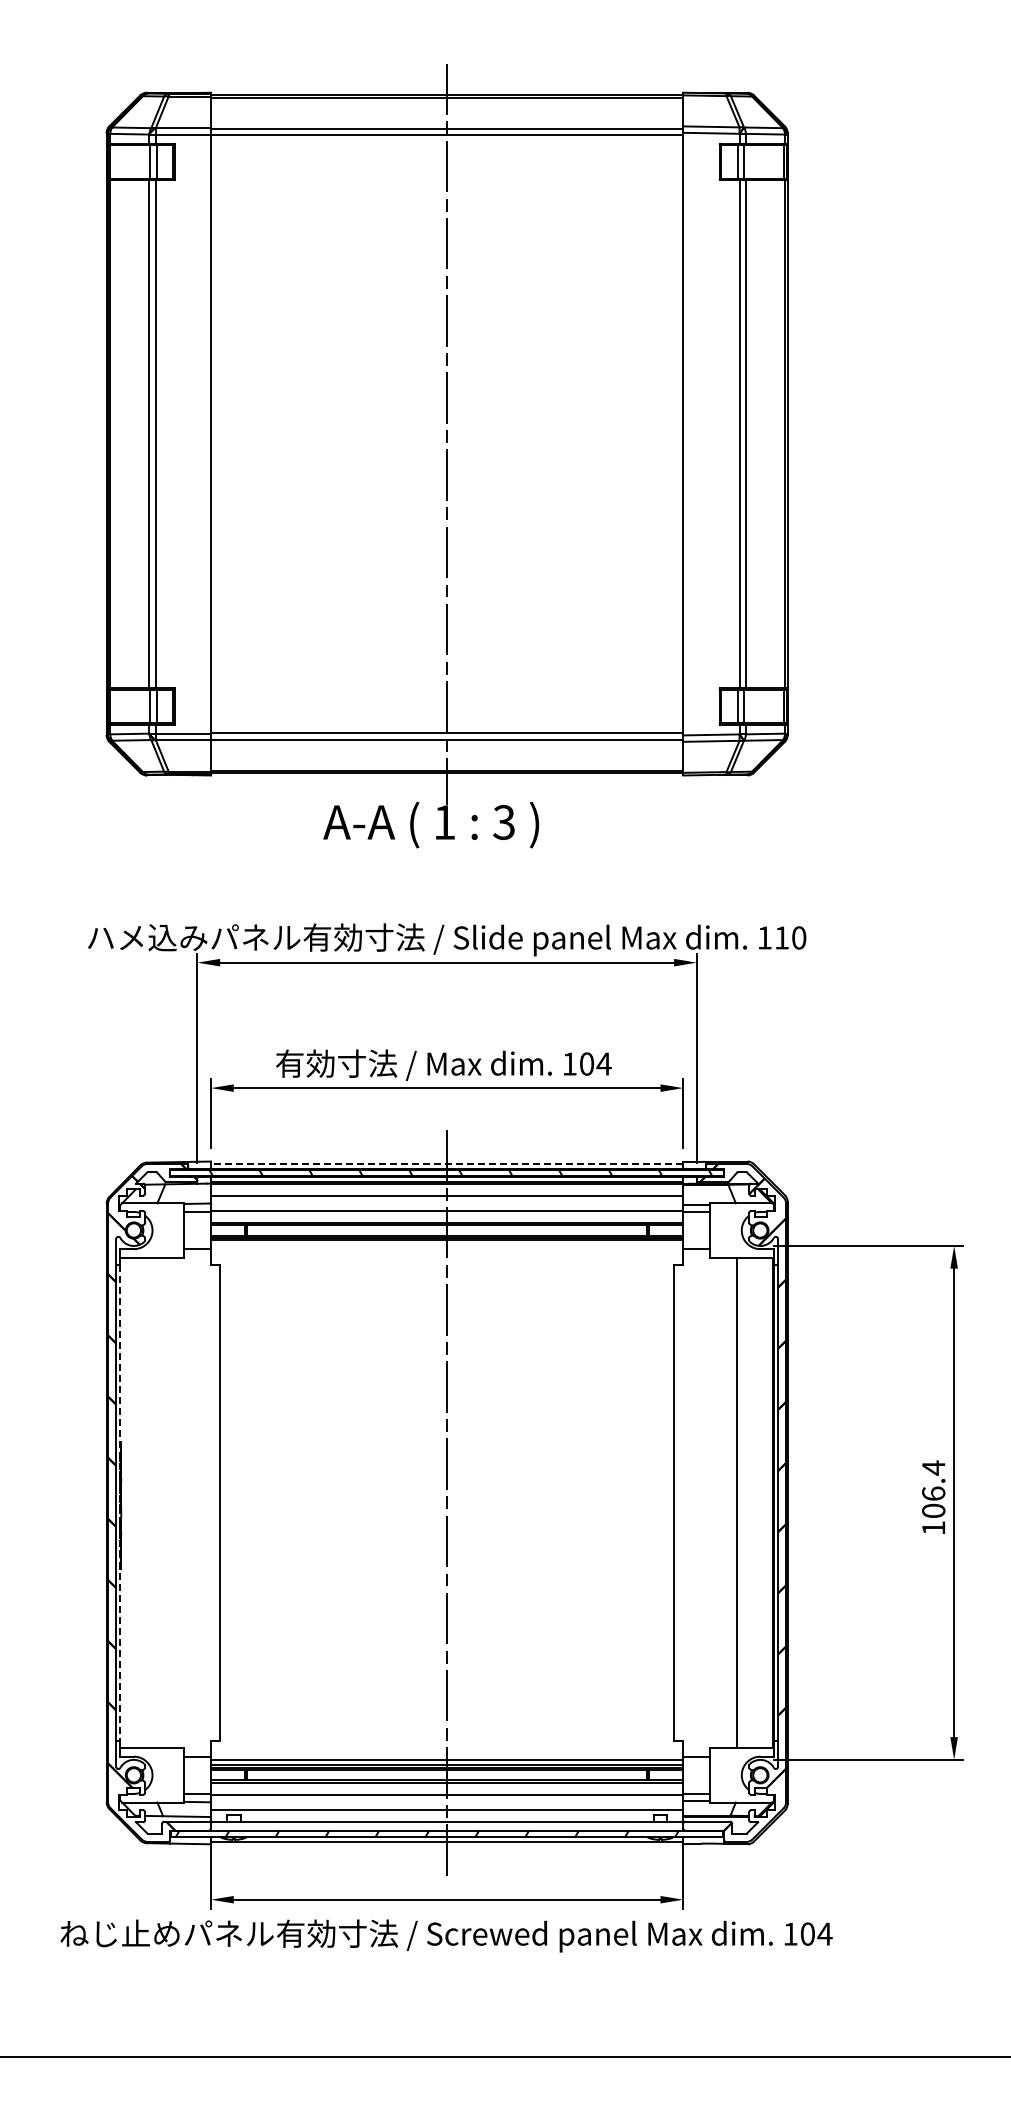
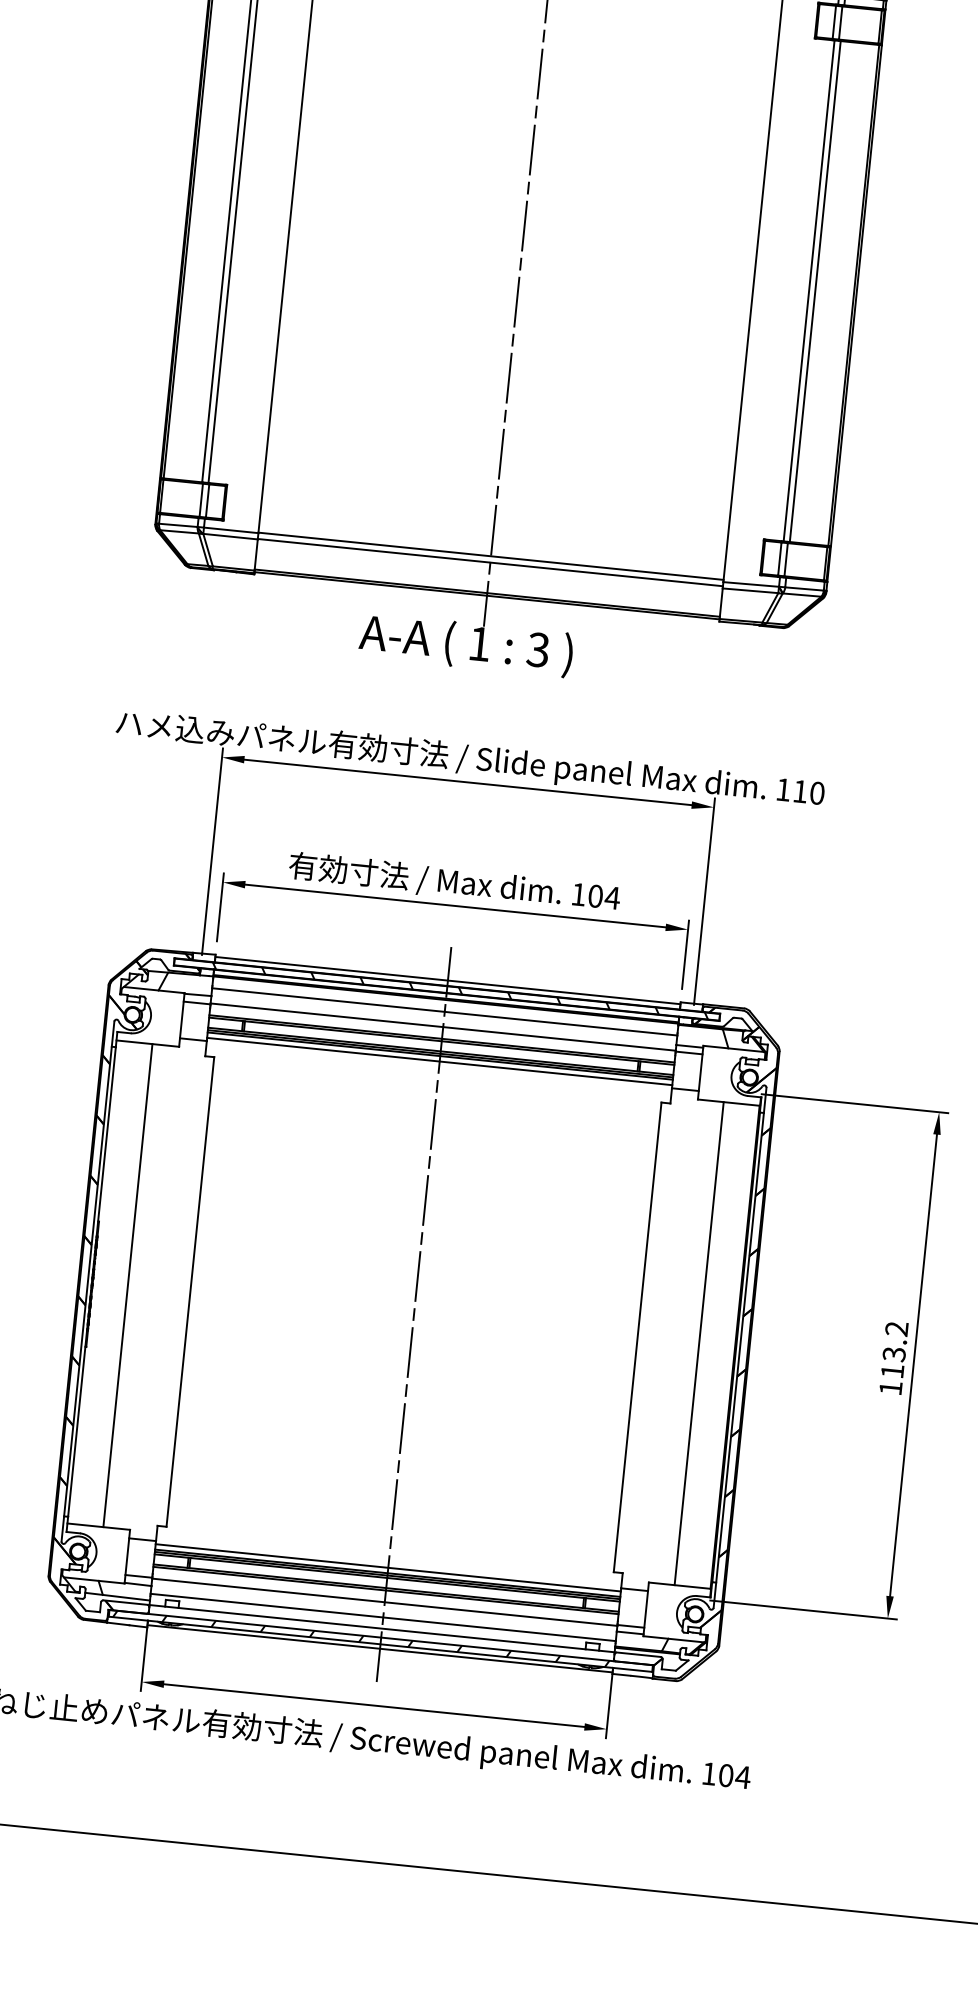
line: (446, 1163) -> (447, 980), dashed -> solid
line: (447, 1245) -> (440, 1061), added
text: (933, 1488) -> (894, 1349), 106.4 -> 113.2
line: (156, 1502) -> (127, 1285), added
line: (120, 1503) -> (92, 1282), dashed -> solid

